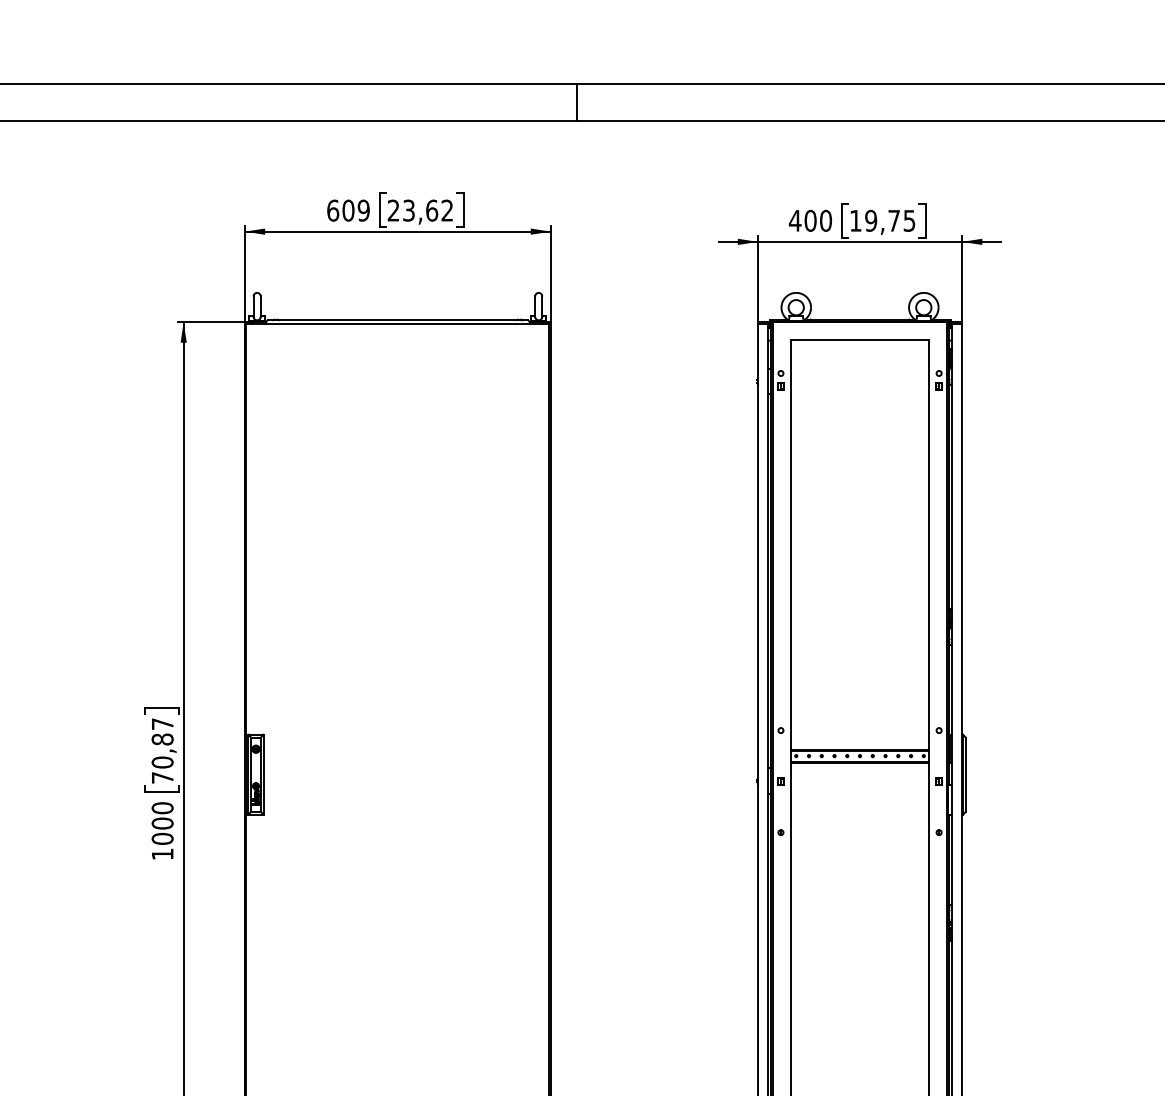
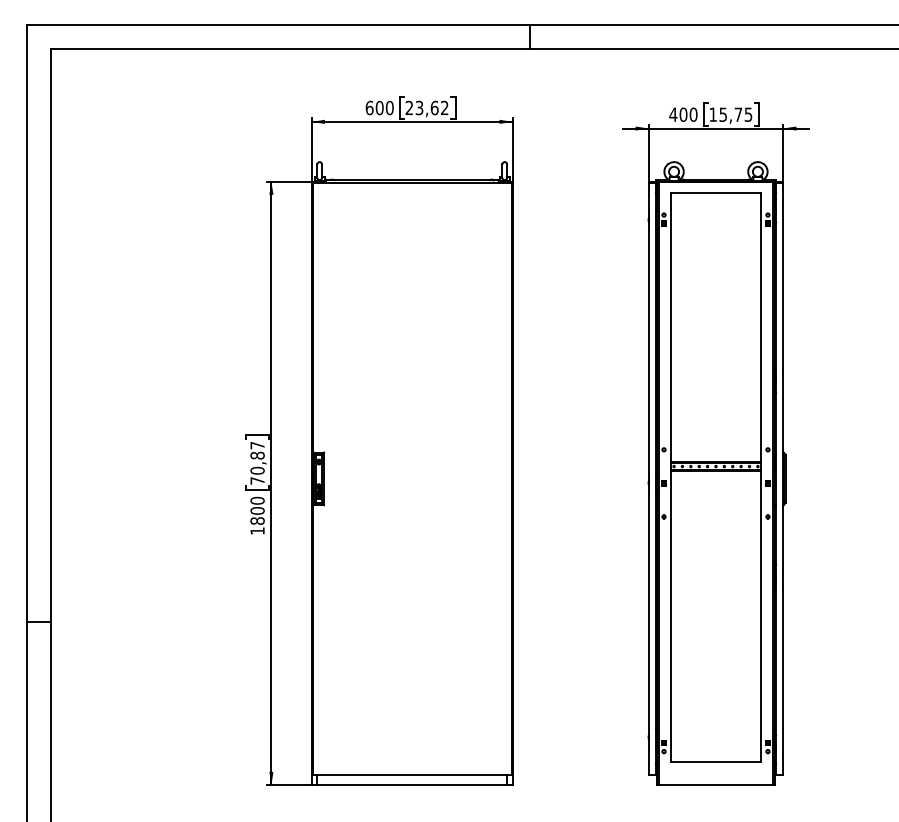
text: (363, 211) -> (389, 108), 609 -> 600
text: (871, 220) -> (723, 114), 19,75 -> 15,75
text: (162, 838) -> (257, 520), 1000 -> 1800

